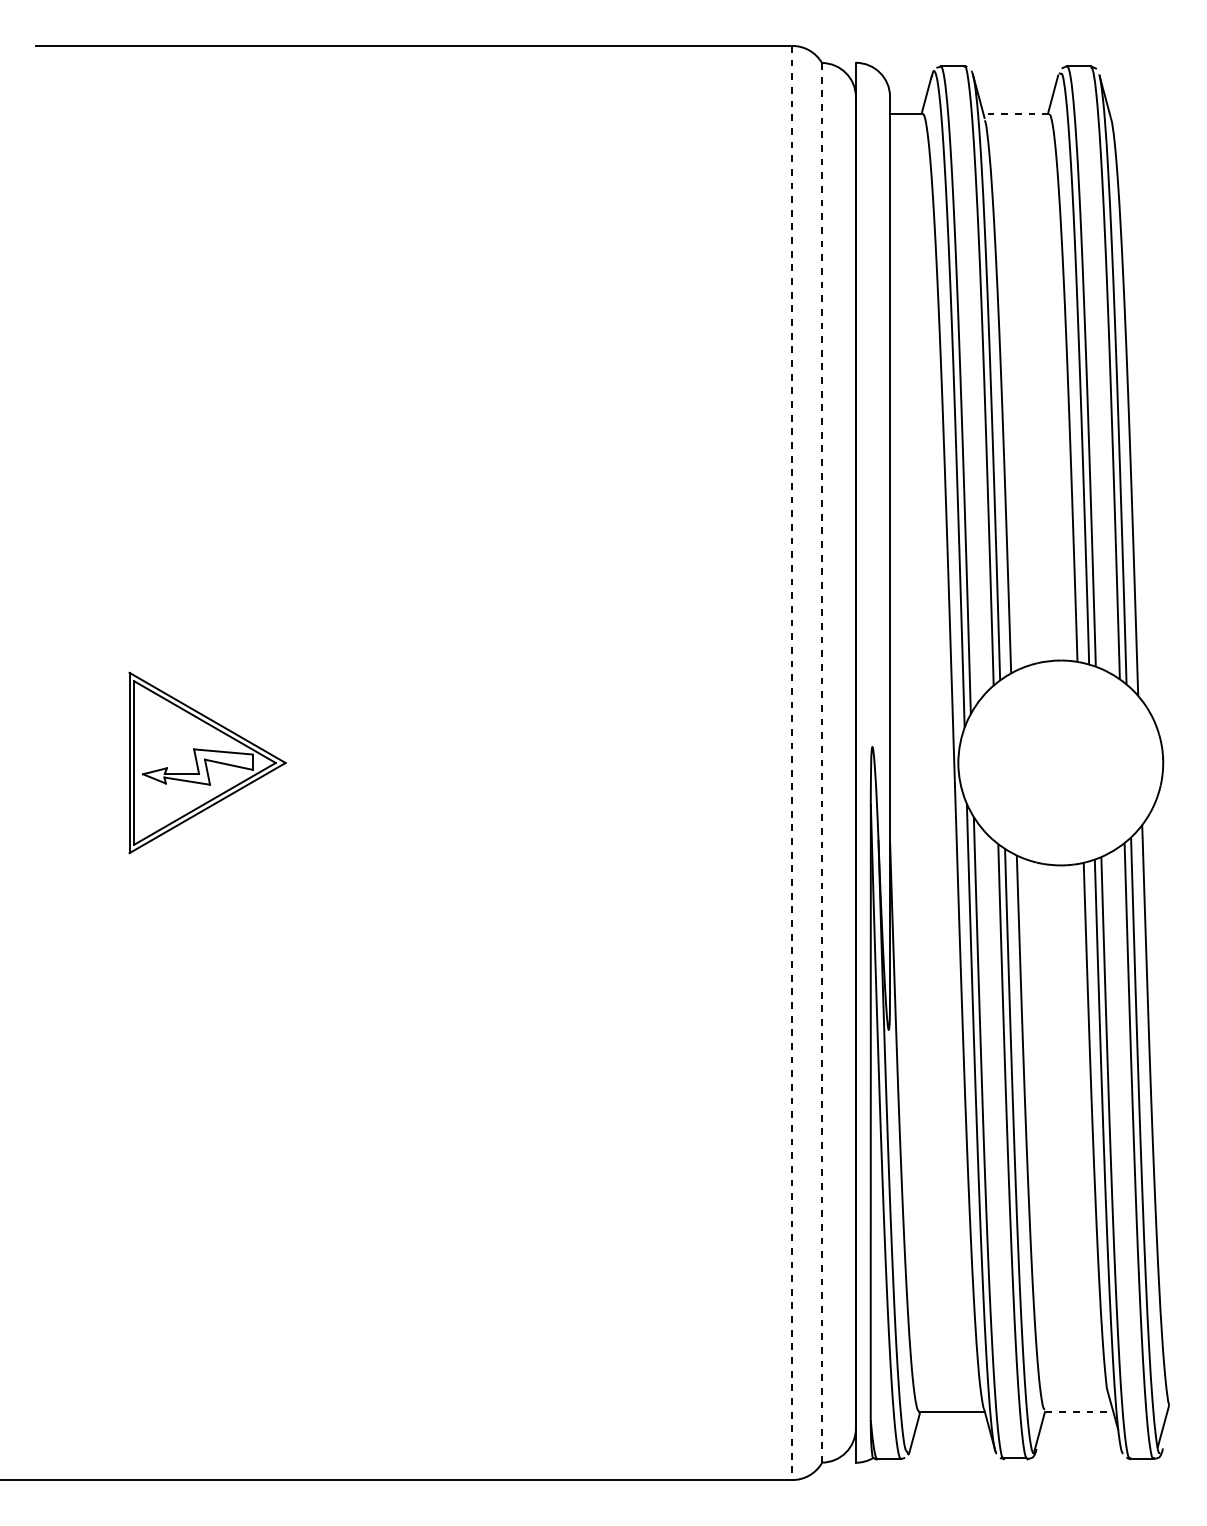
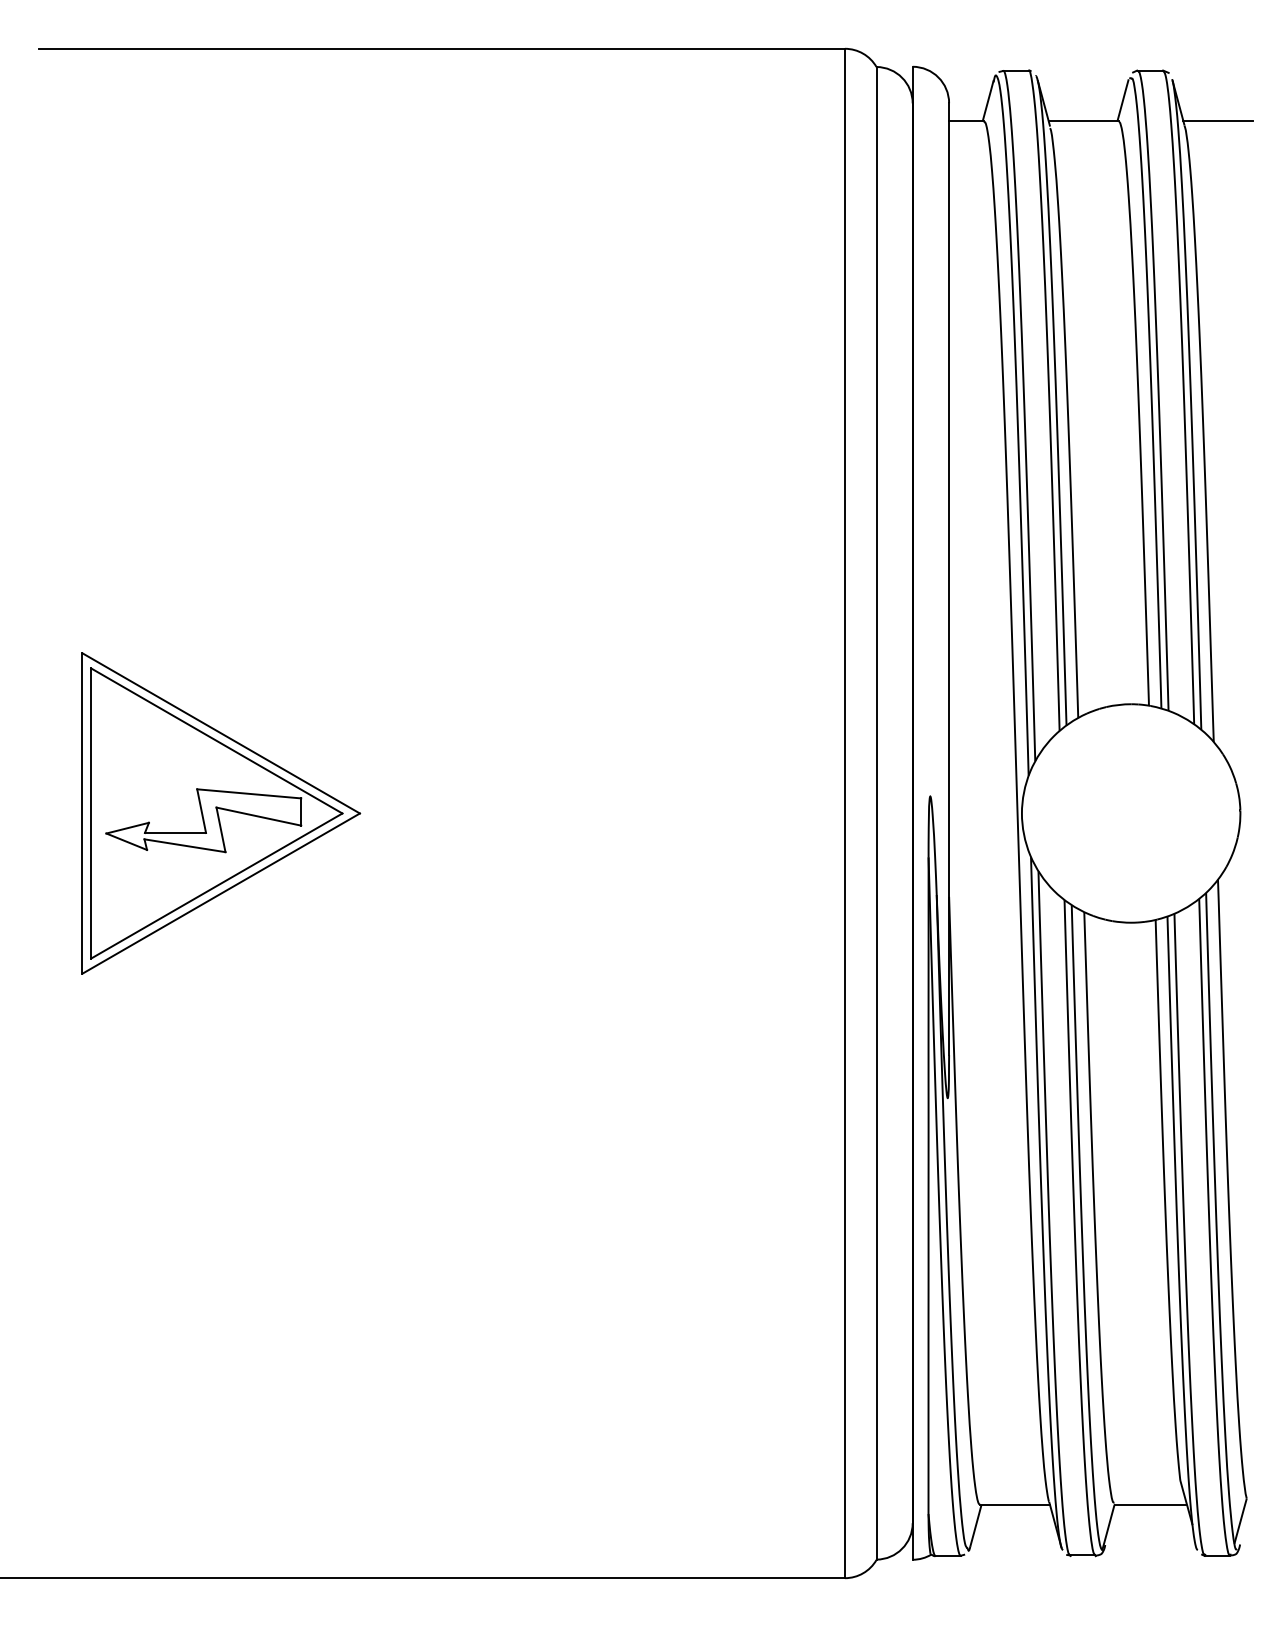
line: (1016, 114) -> (1083, 121), dashed -> solid
line: (1142, 114) -> (1218, 121), added
part: (207, 763) -> (221, 813), size x1.67
line: (791, 763) -> (844, 813), dashed -> solid
line: (821, 763) -> (876, 813), dashed -> solid
line: (1078, 1411) -> (1150, 1505), dashed -> solid

